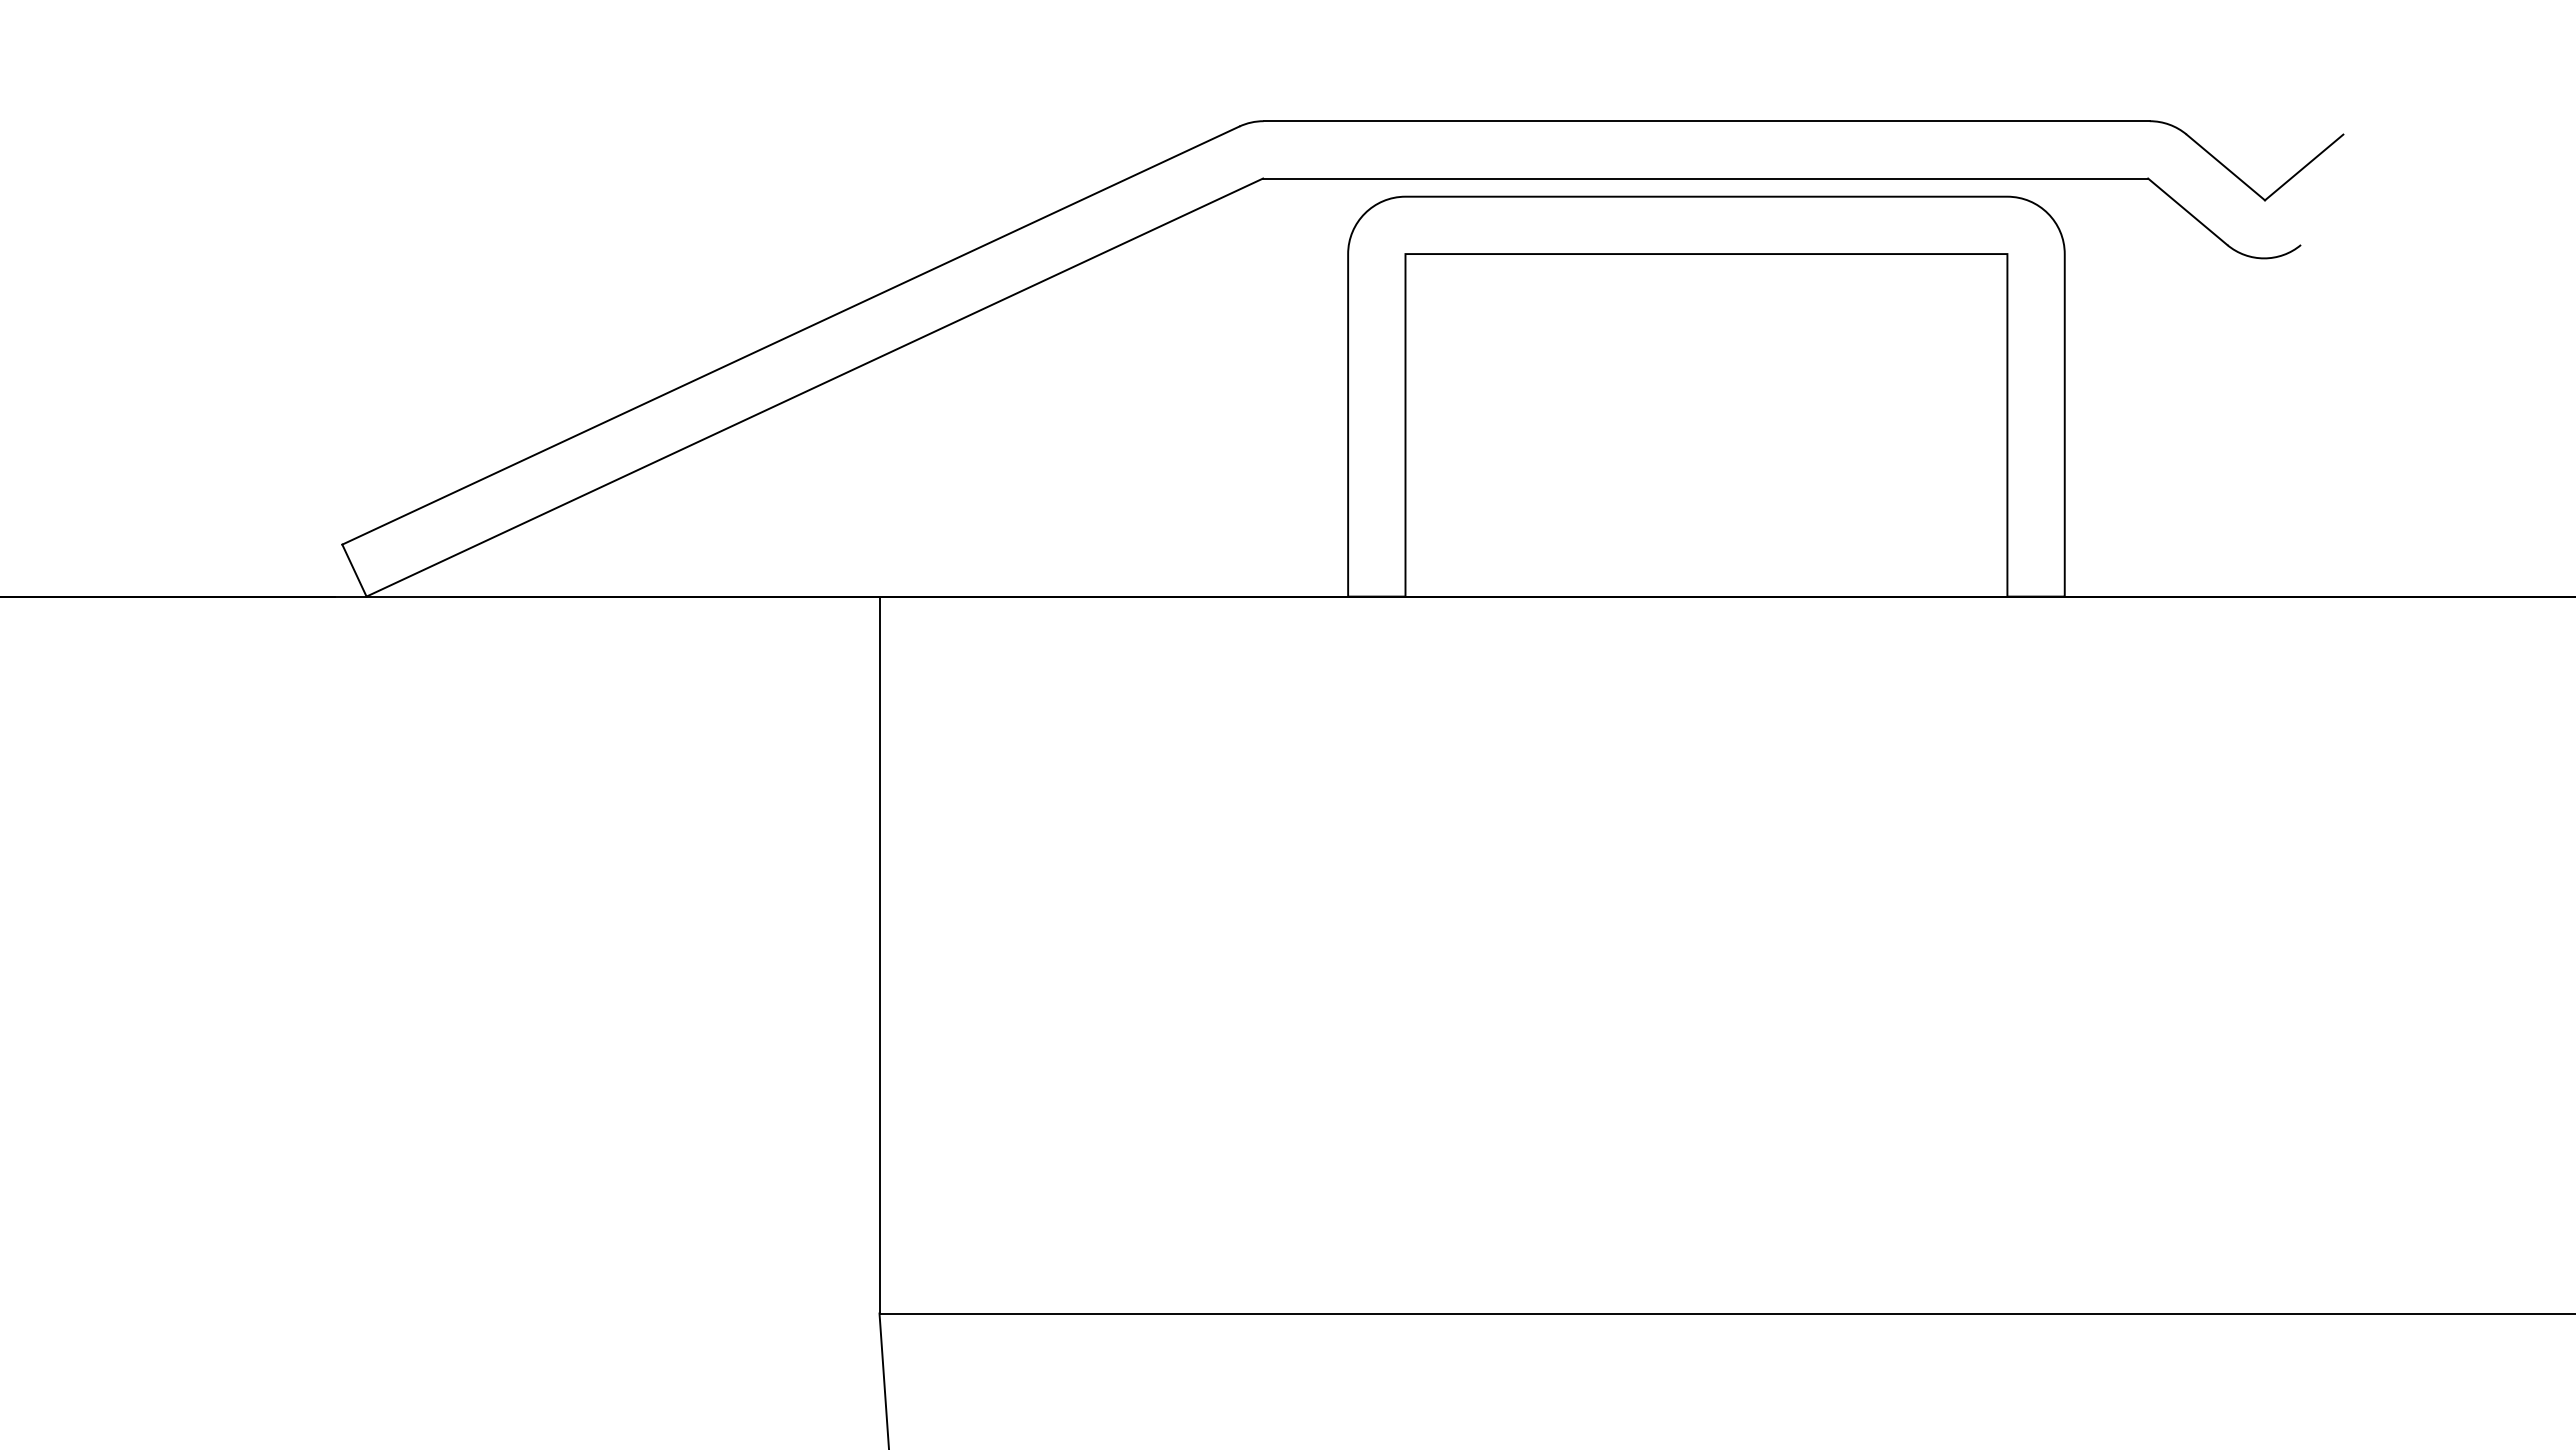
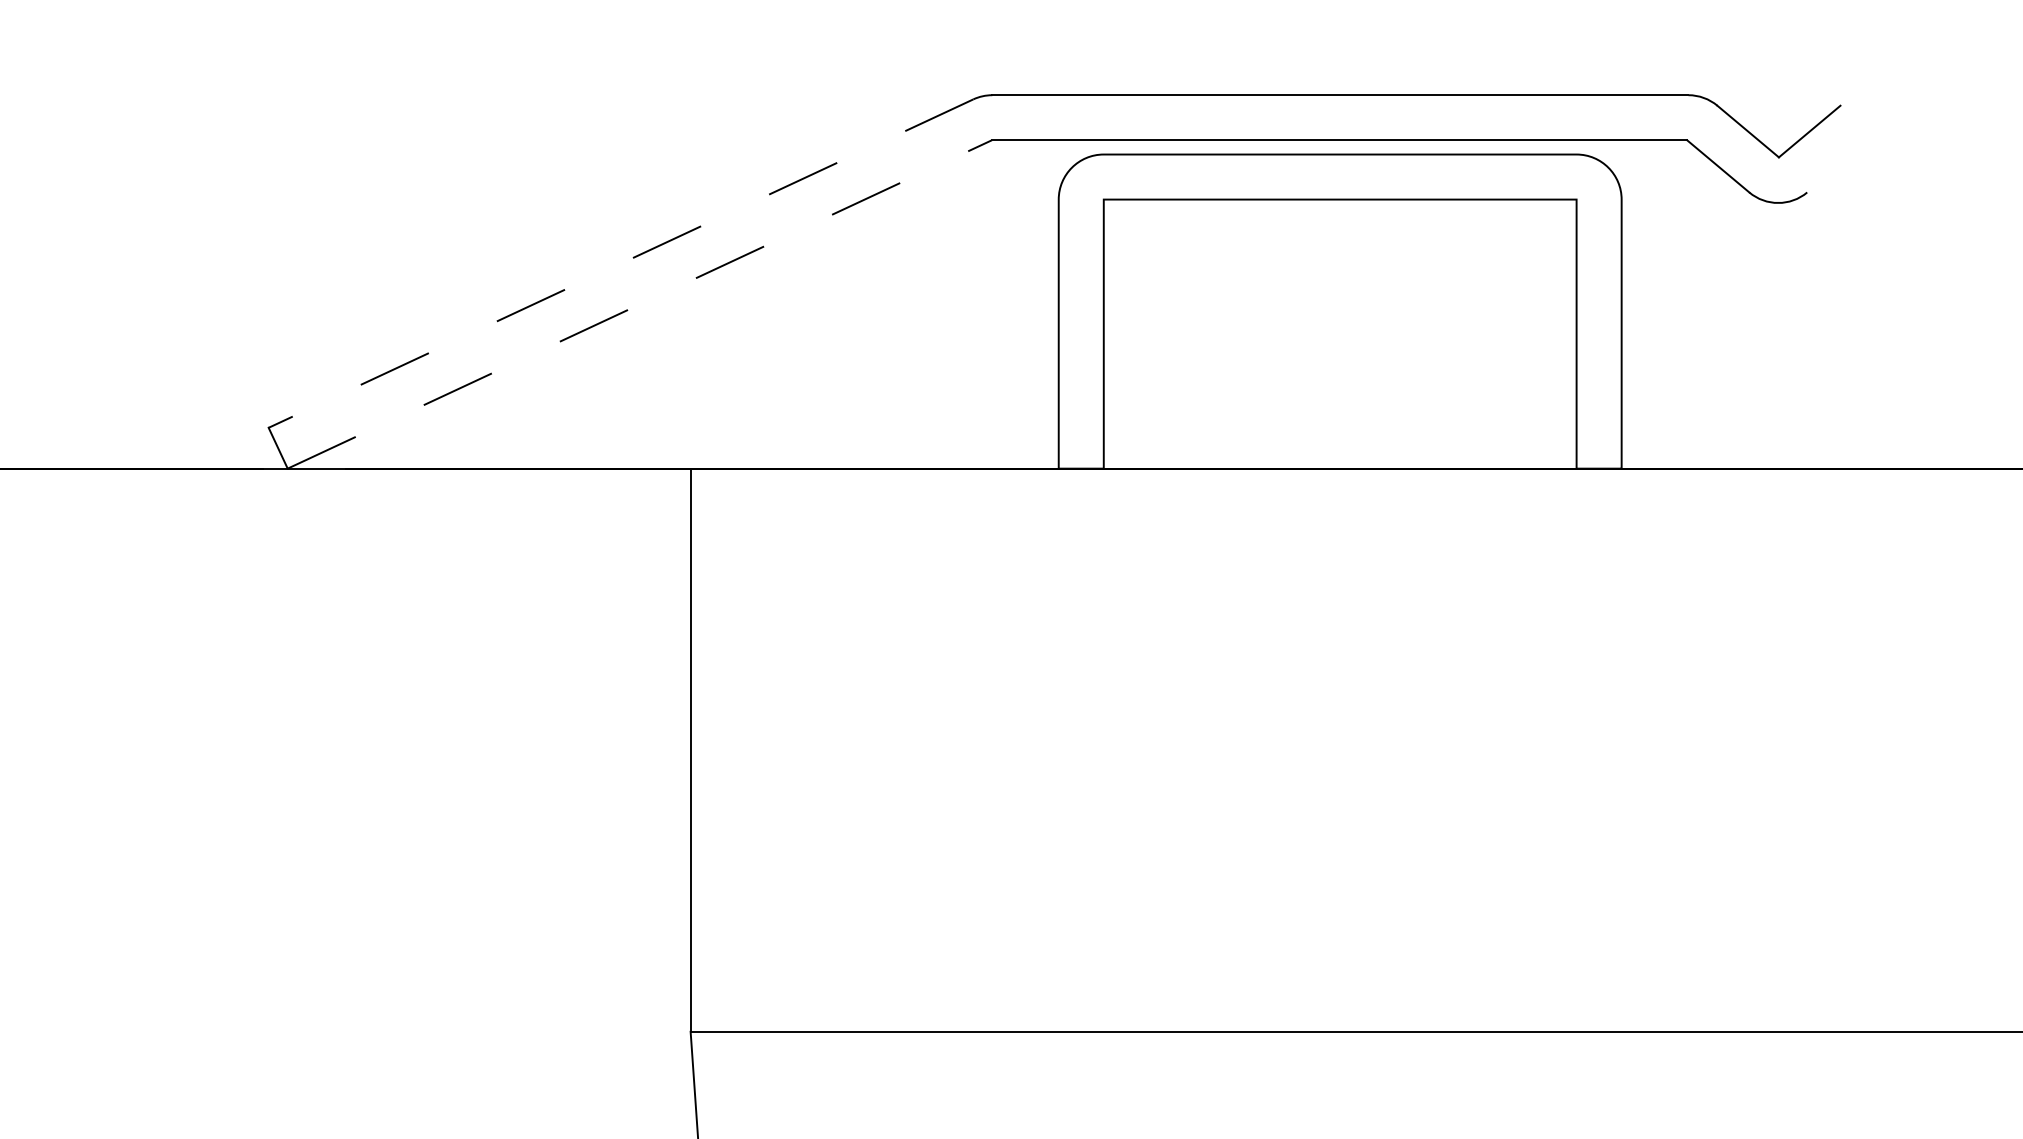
line: (790, 335) -> (620, 263), solid -> dashed
line: (814, 387) -> (639, 304), solid -> dashed

